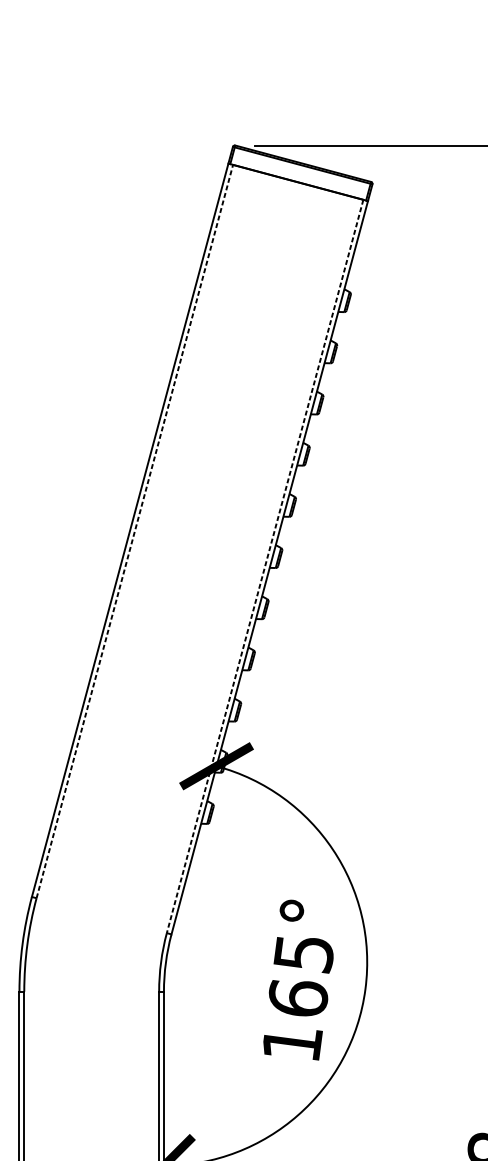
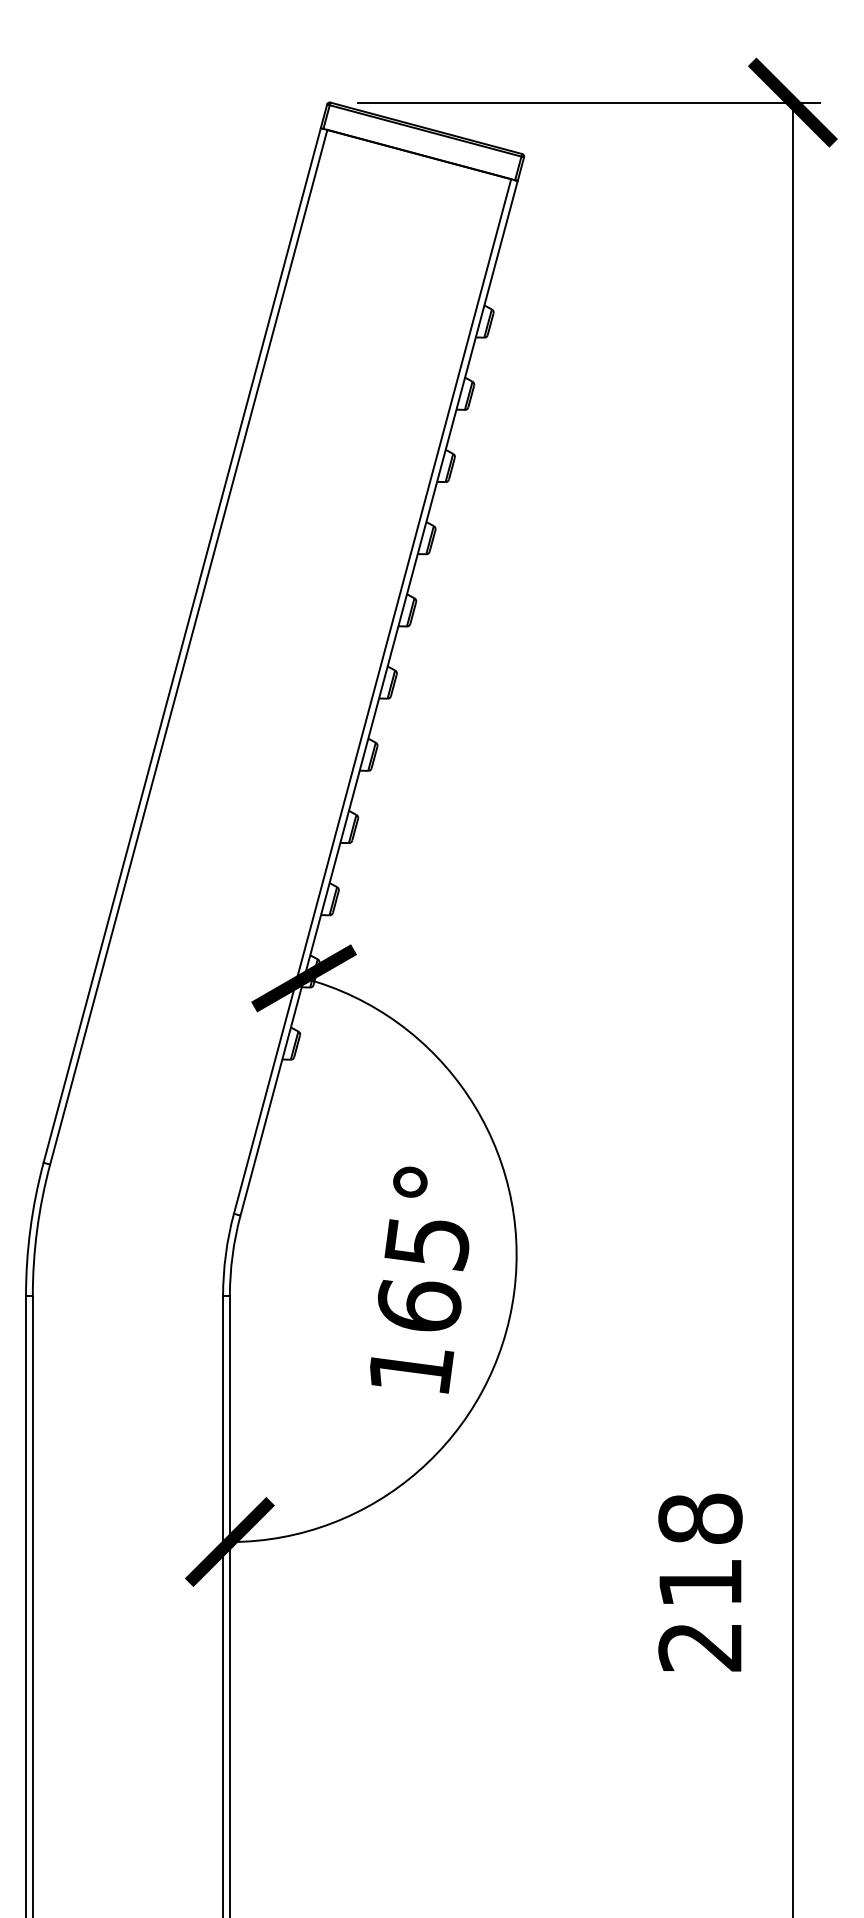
line: (134, 531) -> (188, 647), dashed -> solid
line: (265, 566) -> (372, 696), dashed -> solid

